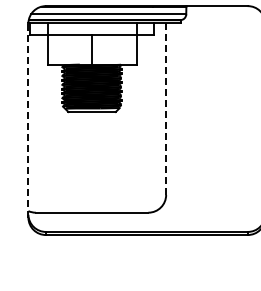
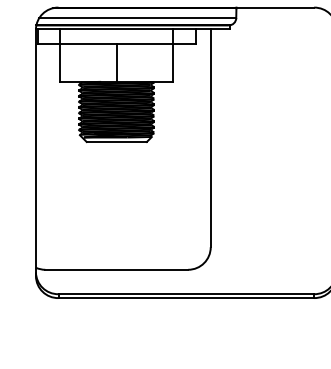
line: (166, 109) -> (211, 138), dashed -> solid
line: (28, 120) -> (36, 152), dashed -> solid

